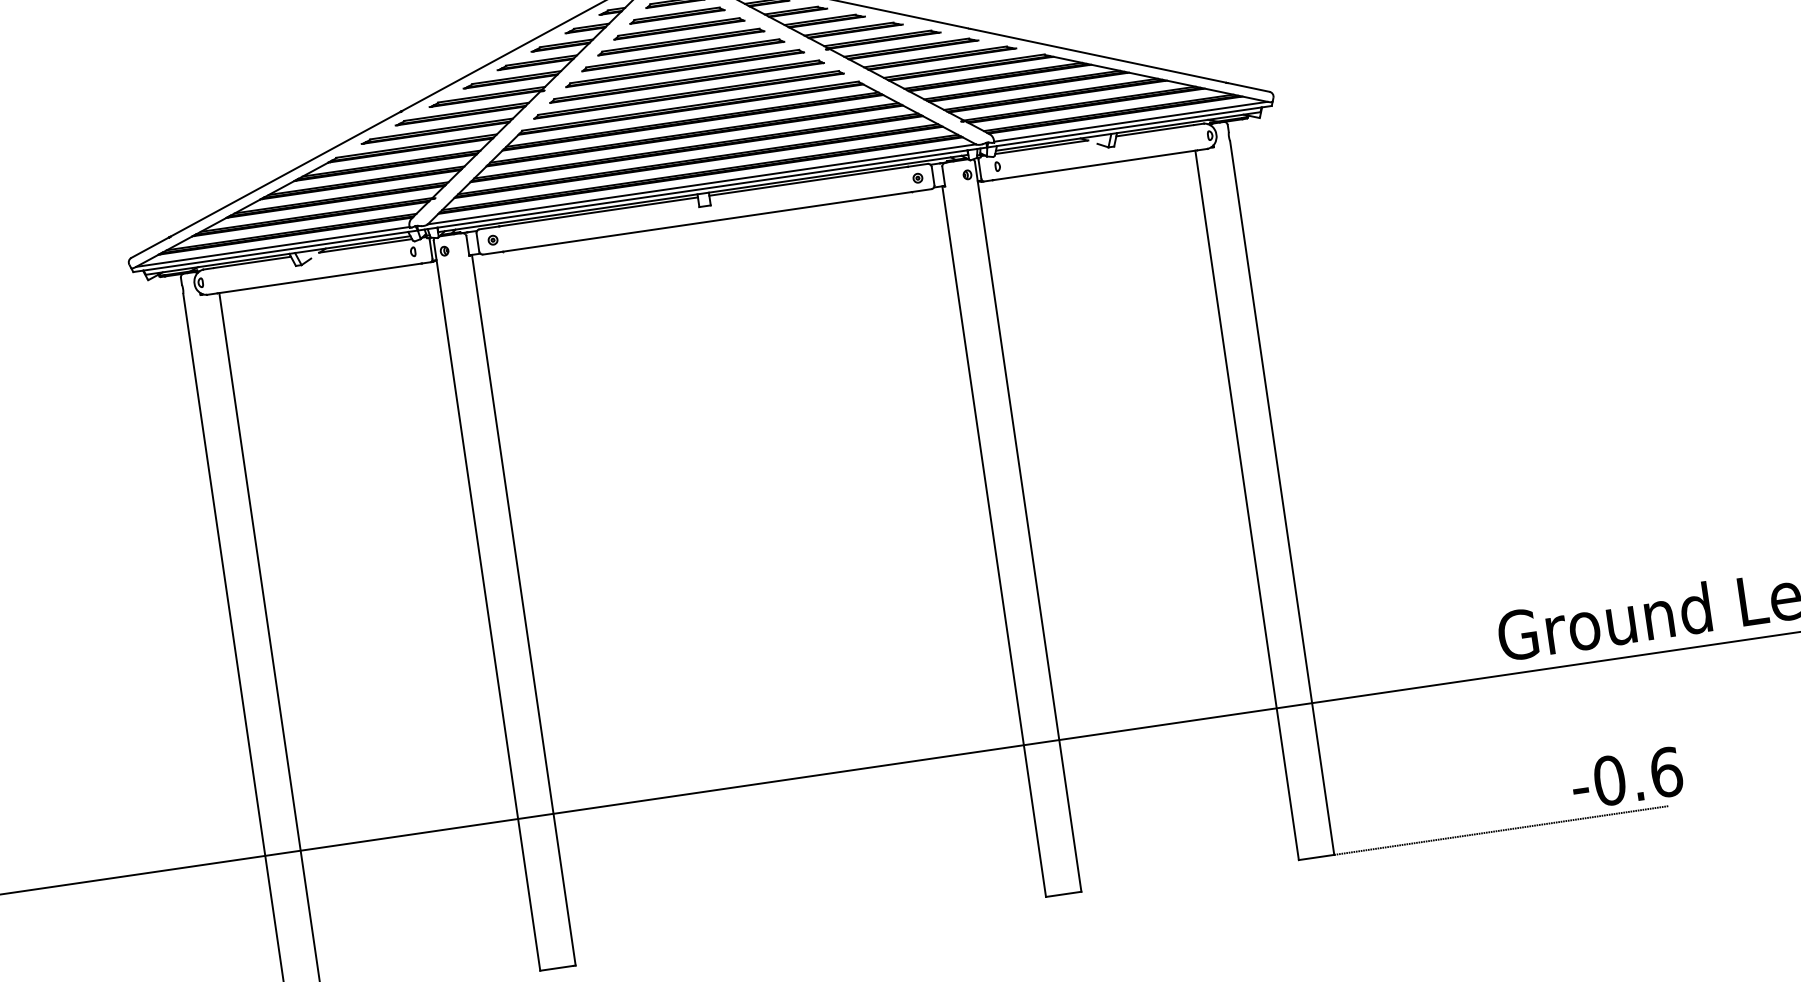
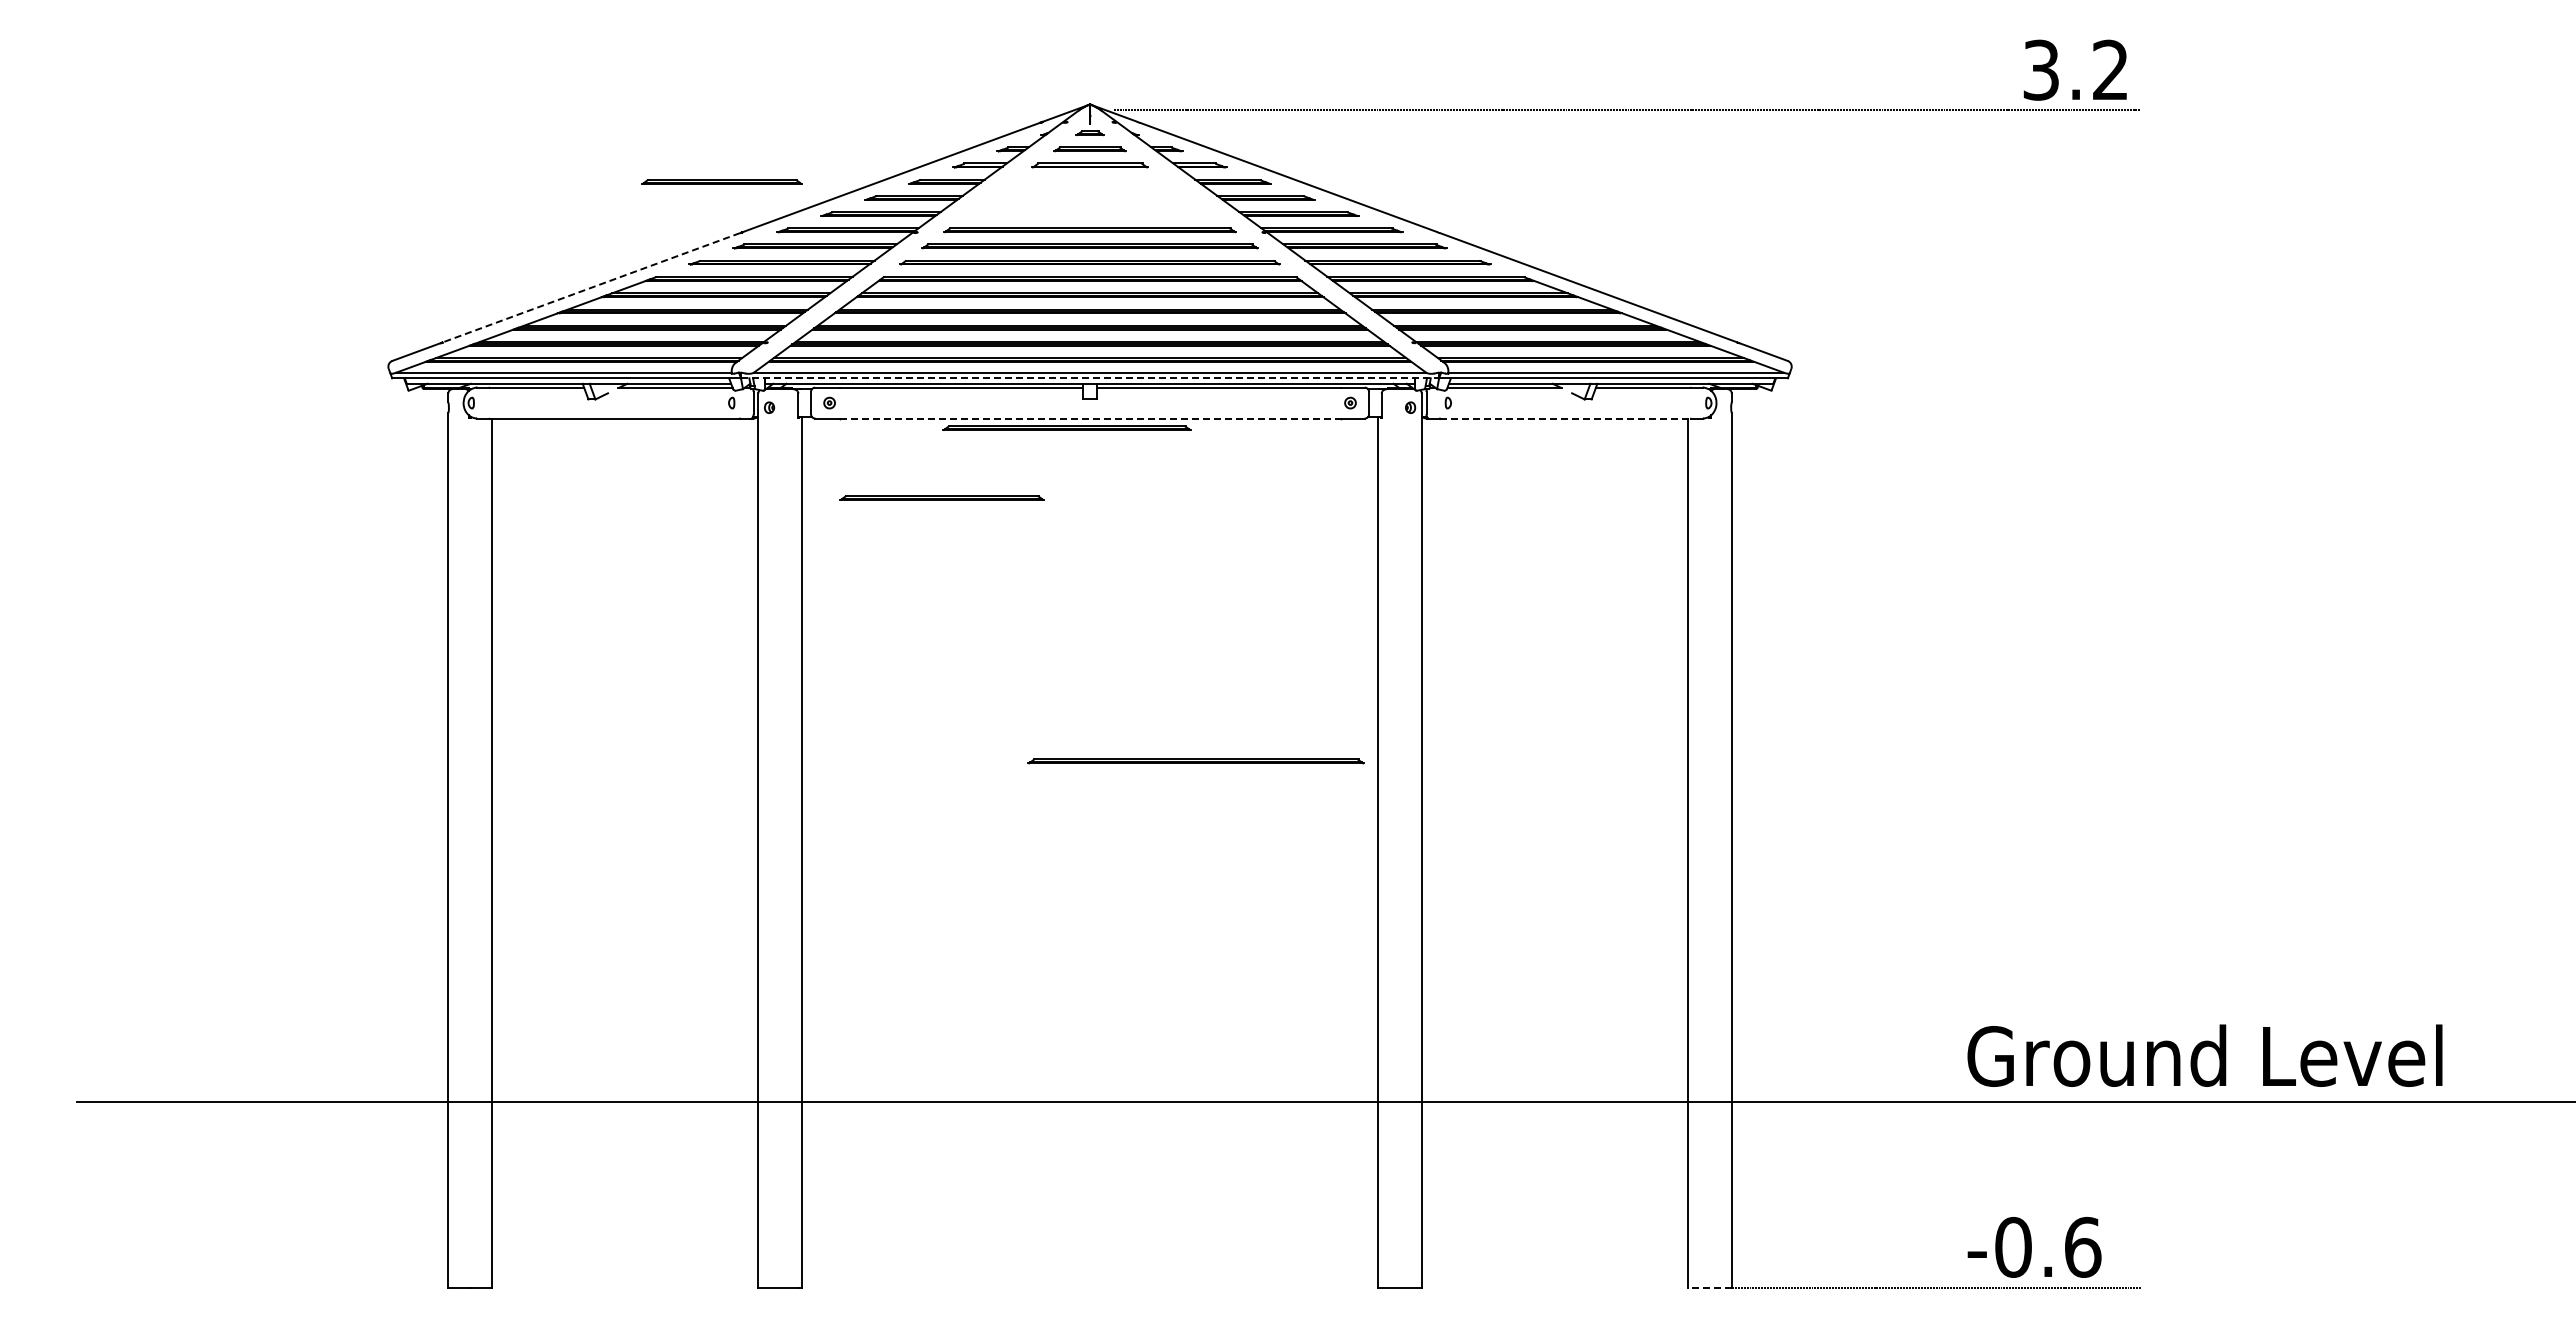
part: (678, 28) -> (721, 181), moved
part: (680, 41) -> (941, 497), moved
part: (682, 54) -> (1066, 427), moved
line: (1095, 165) -> (1565, 418), solid -> dashed
line: (285, 174) -> (591, 287), solid -> dashed
line: (702, 189) -> (1090, 378), solid -> dashed
line: (707, 221) -> (1090, 418), solid -> dashed
part: (834, 489) -> (1195, 761), added
text: (1626, 778) -> (2034, 1247), moved
line: (1316, 857) -> (1710, 1288), solid -> dashed

